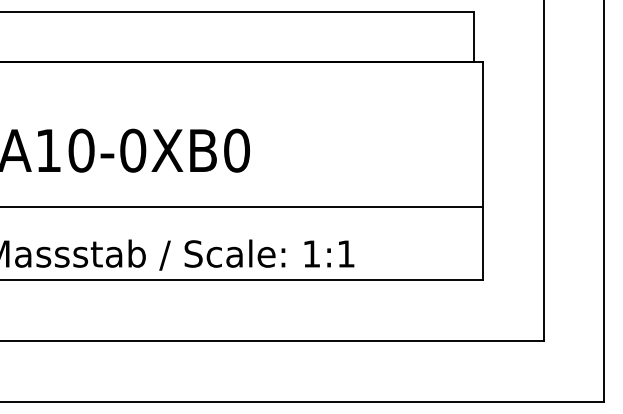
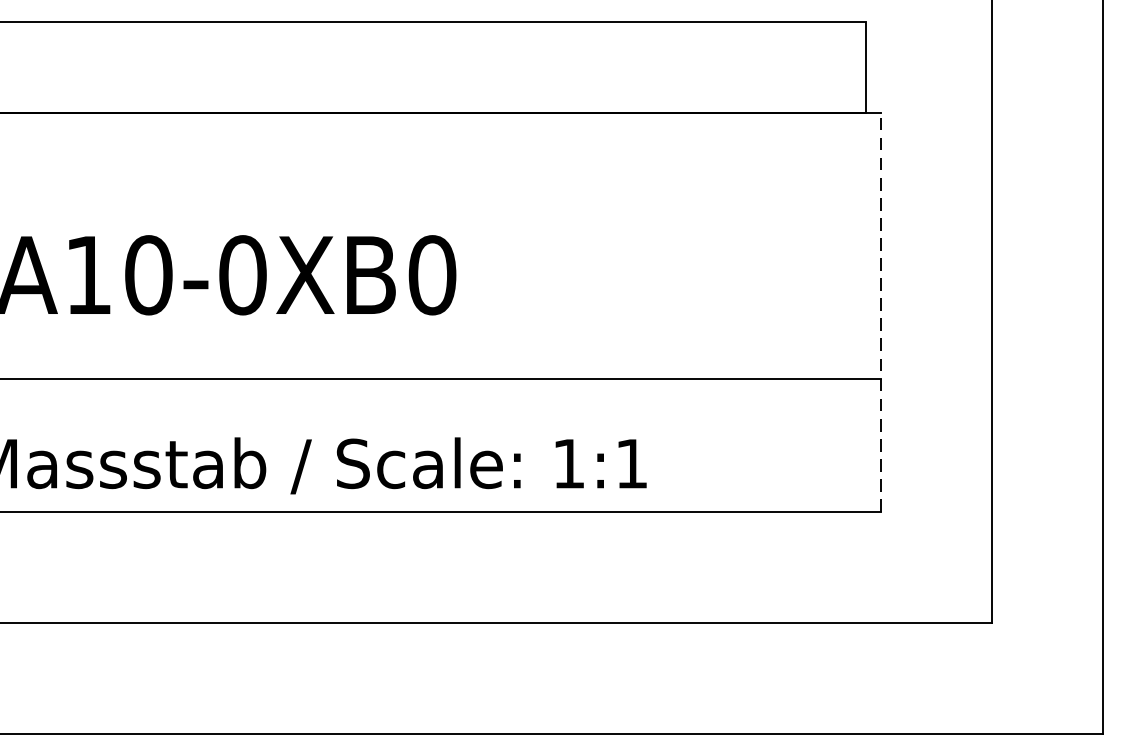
line: (482, 170) -> (880, 311), solid -> dashed

